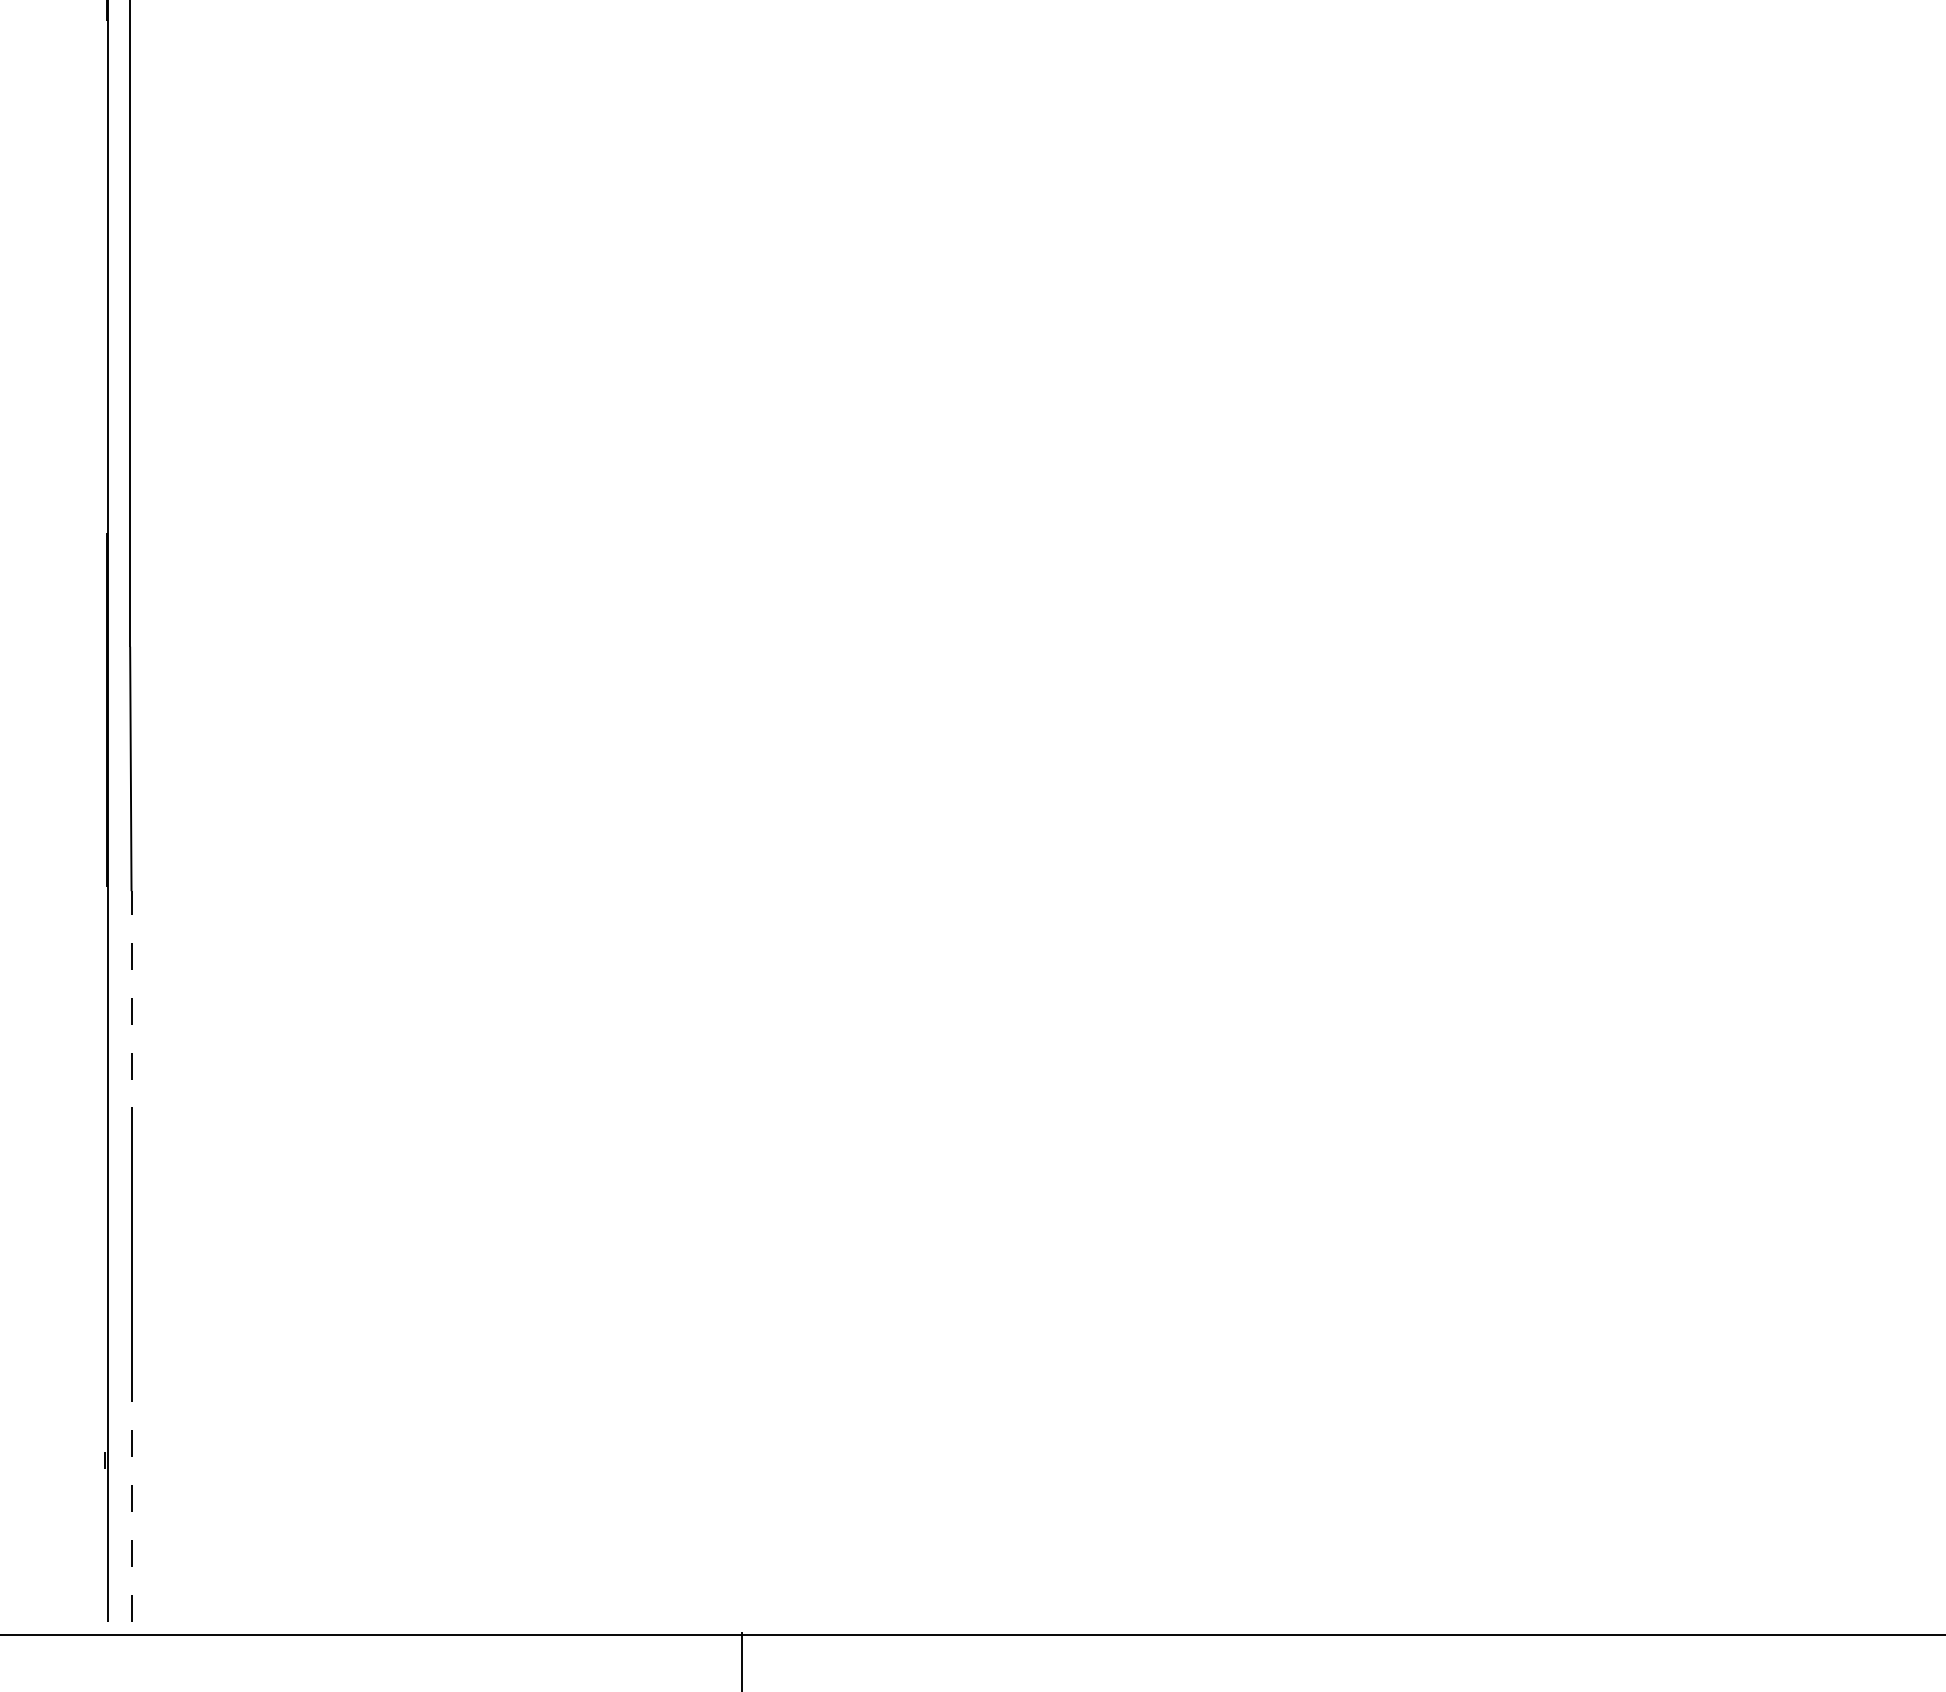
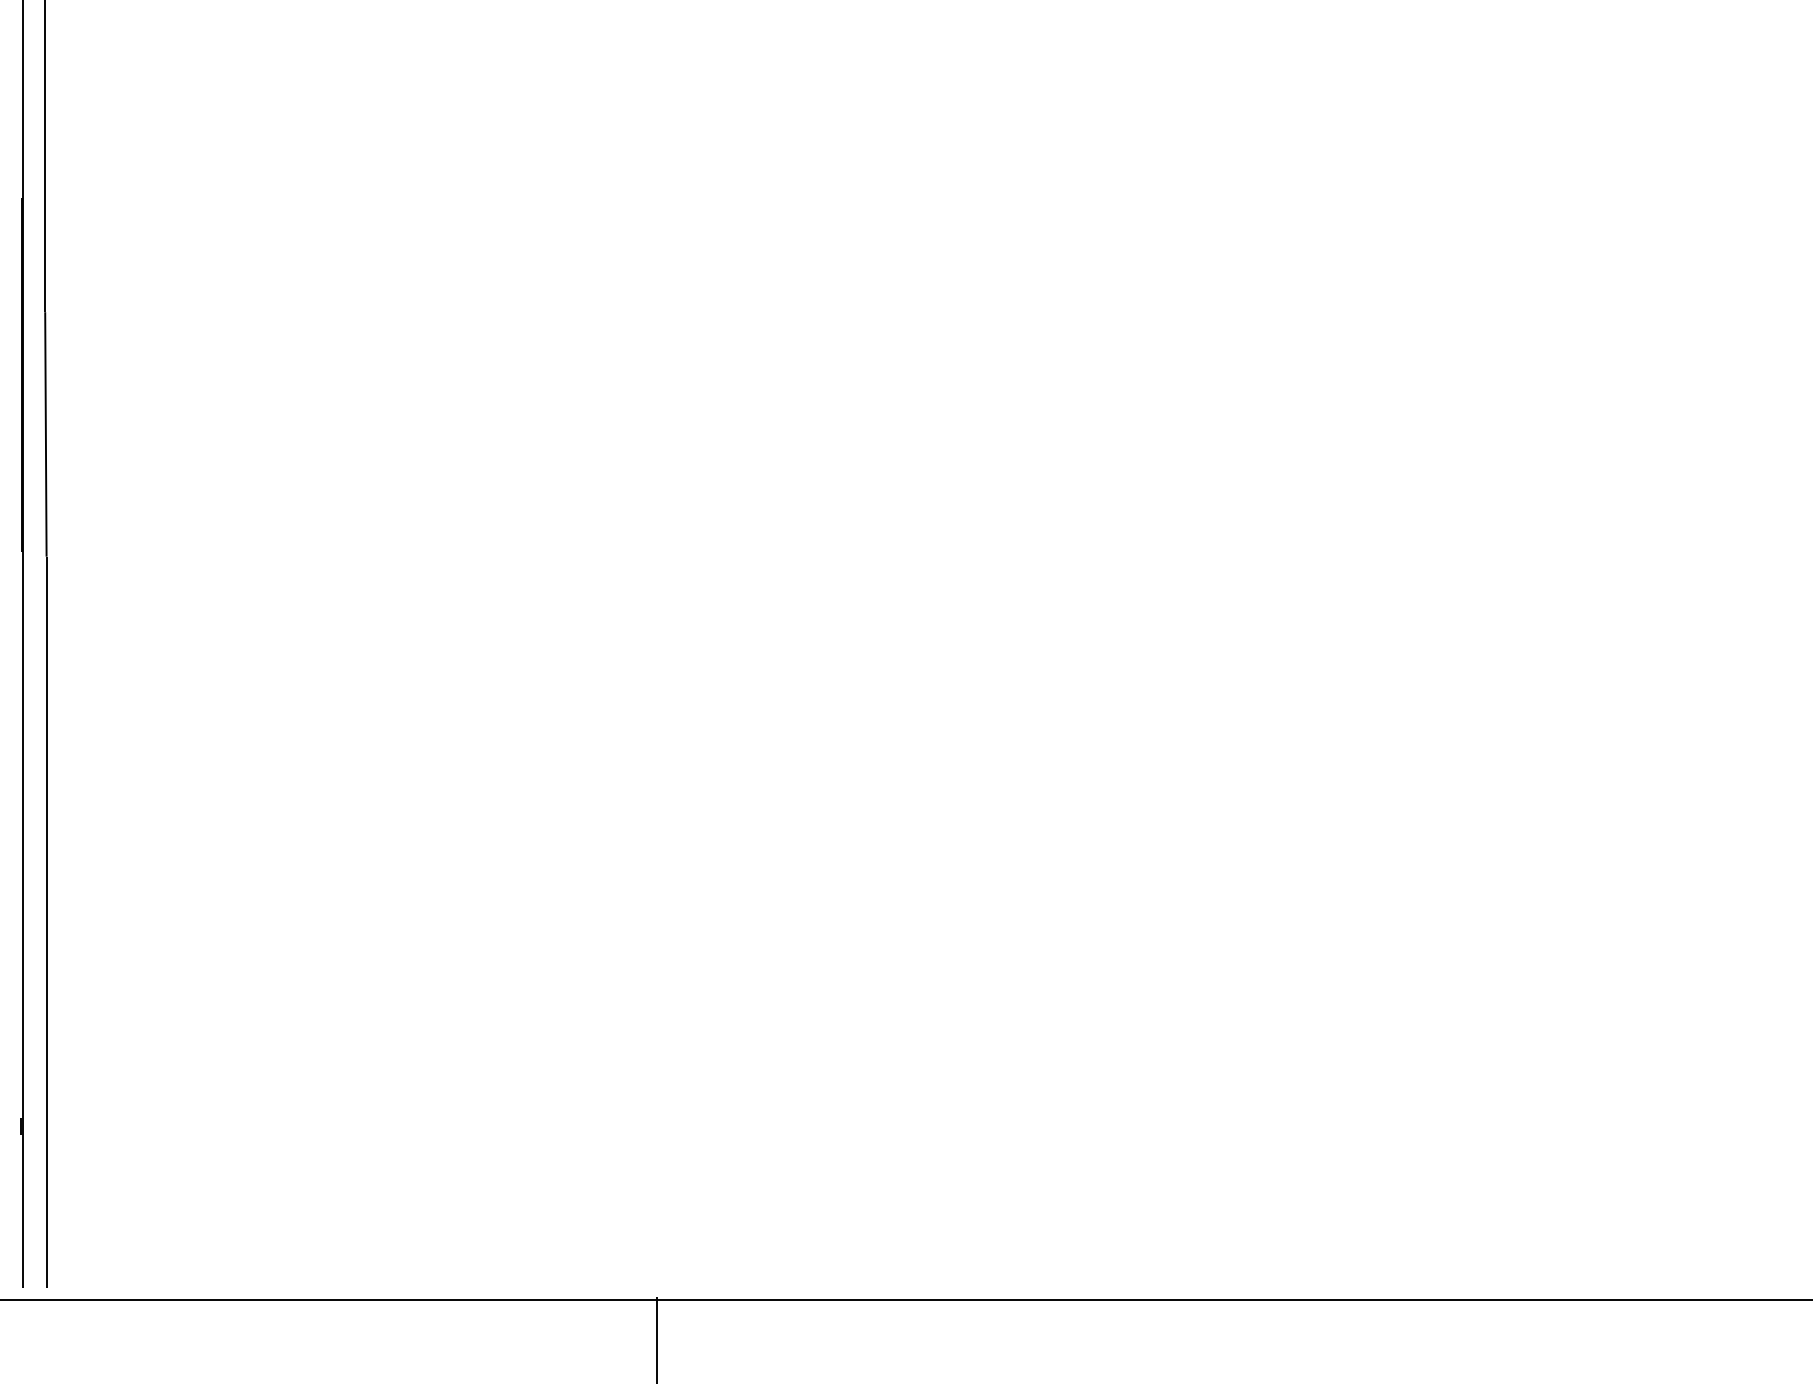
line: (131, 1013) -> (46, 679), dashed -> solid
line: (131, 1500) -> (46, 1166), dashed -> solid

